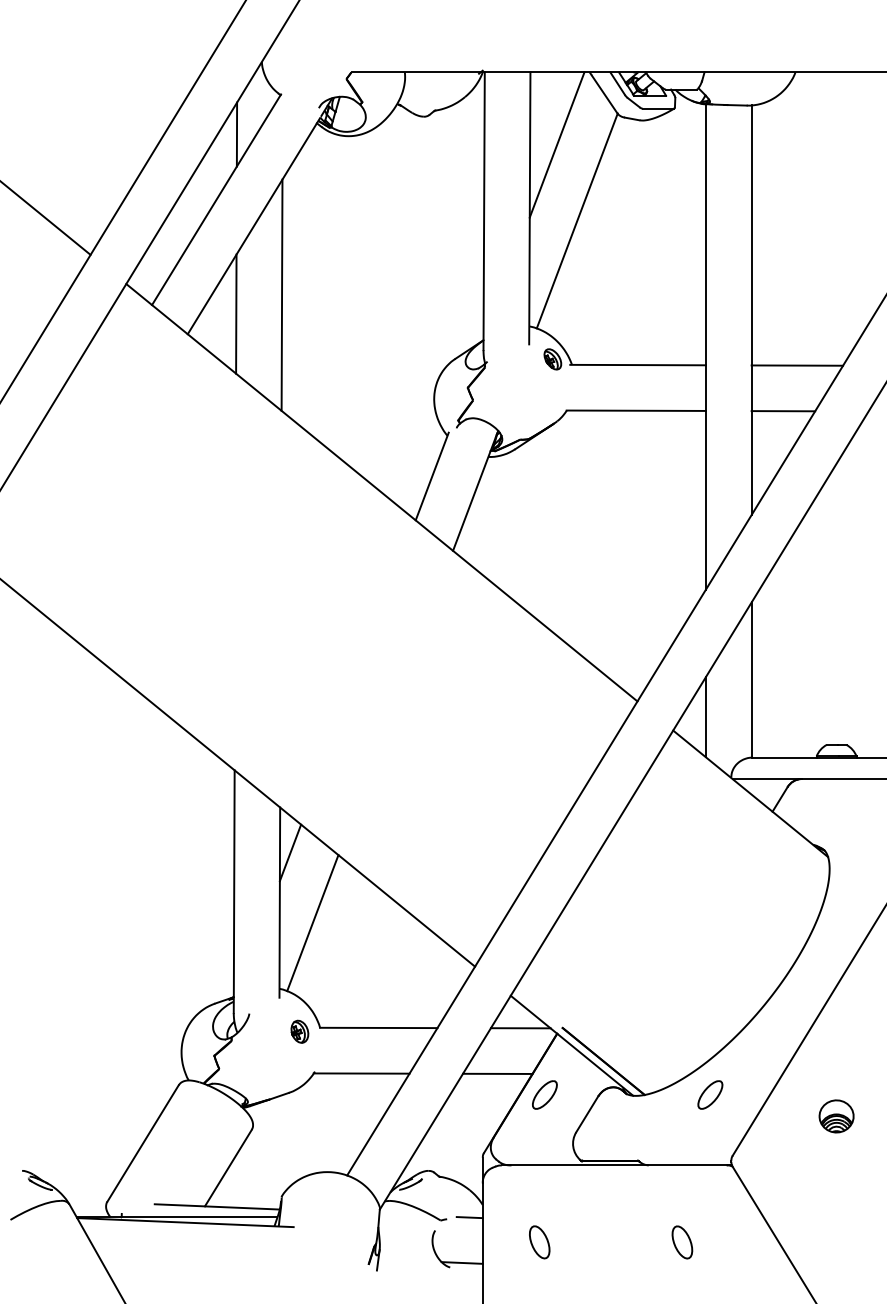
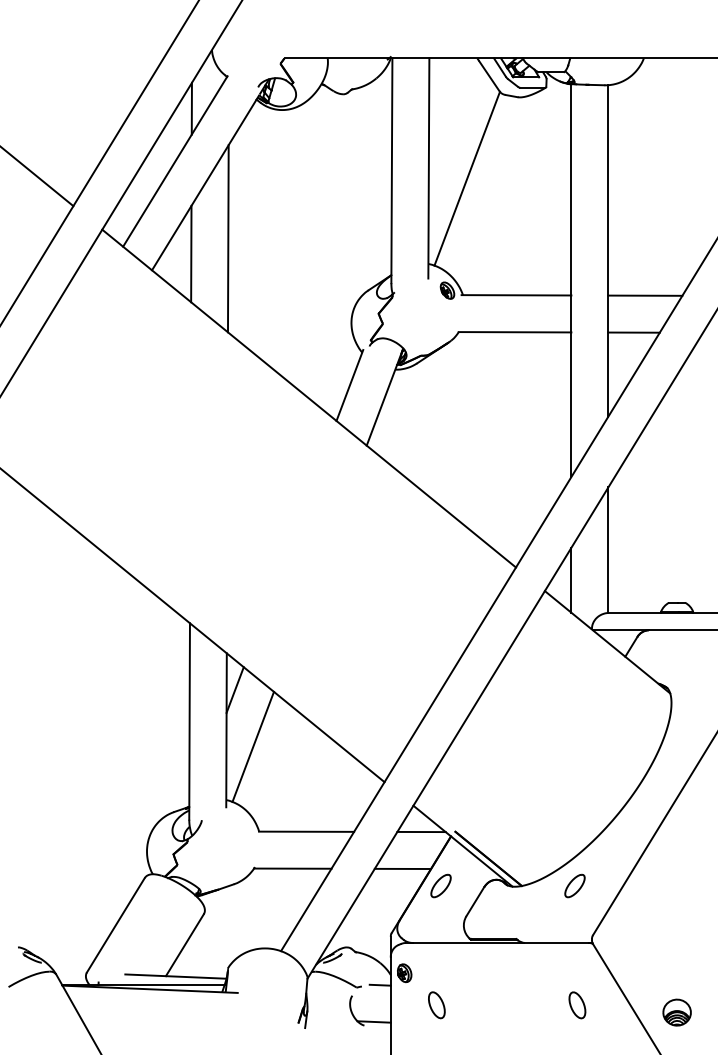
line: (556, 144) -> (450, 116), removed
part: (299, 1031) -> (404, 973), moved
part: (836, 1116) -> (677, 1012), moved
part: (682, 1242) -> (577, 1005), moved

